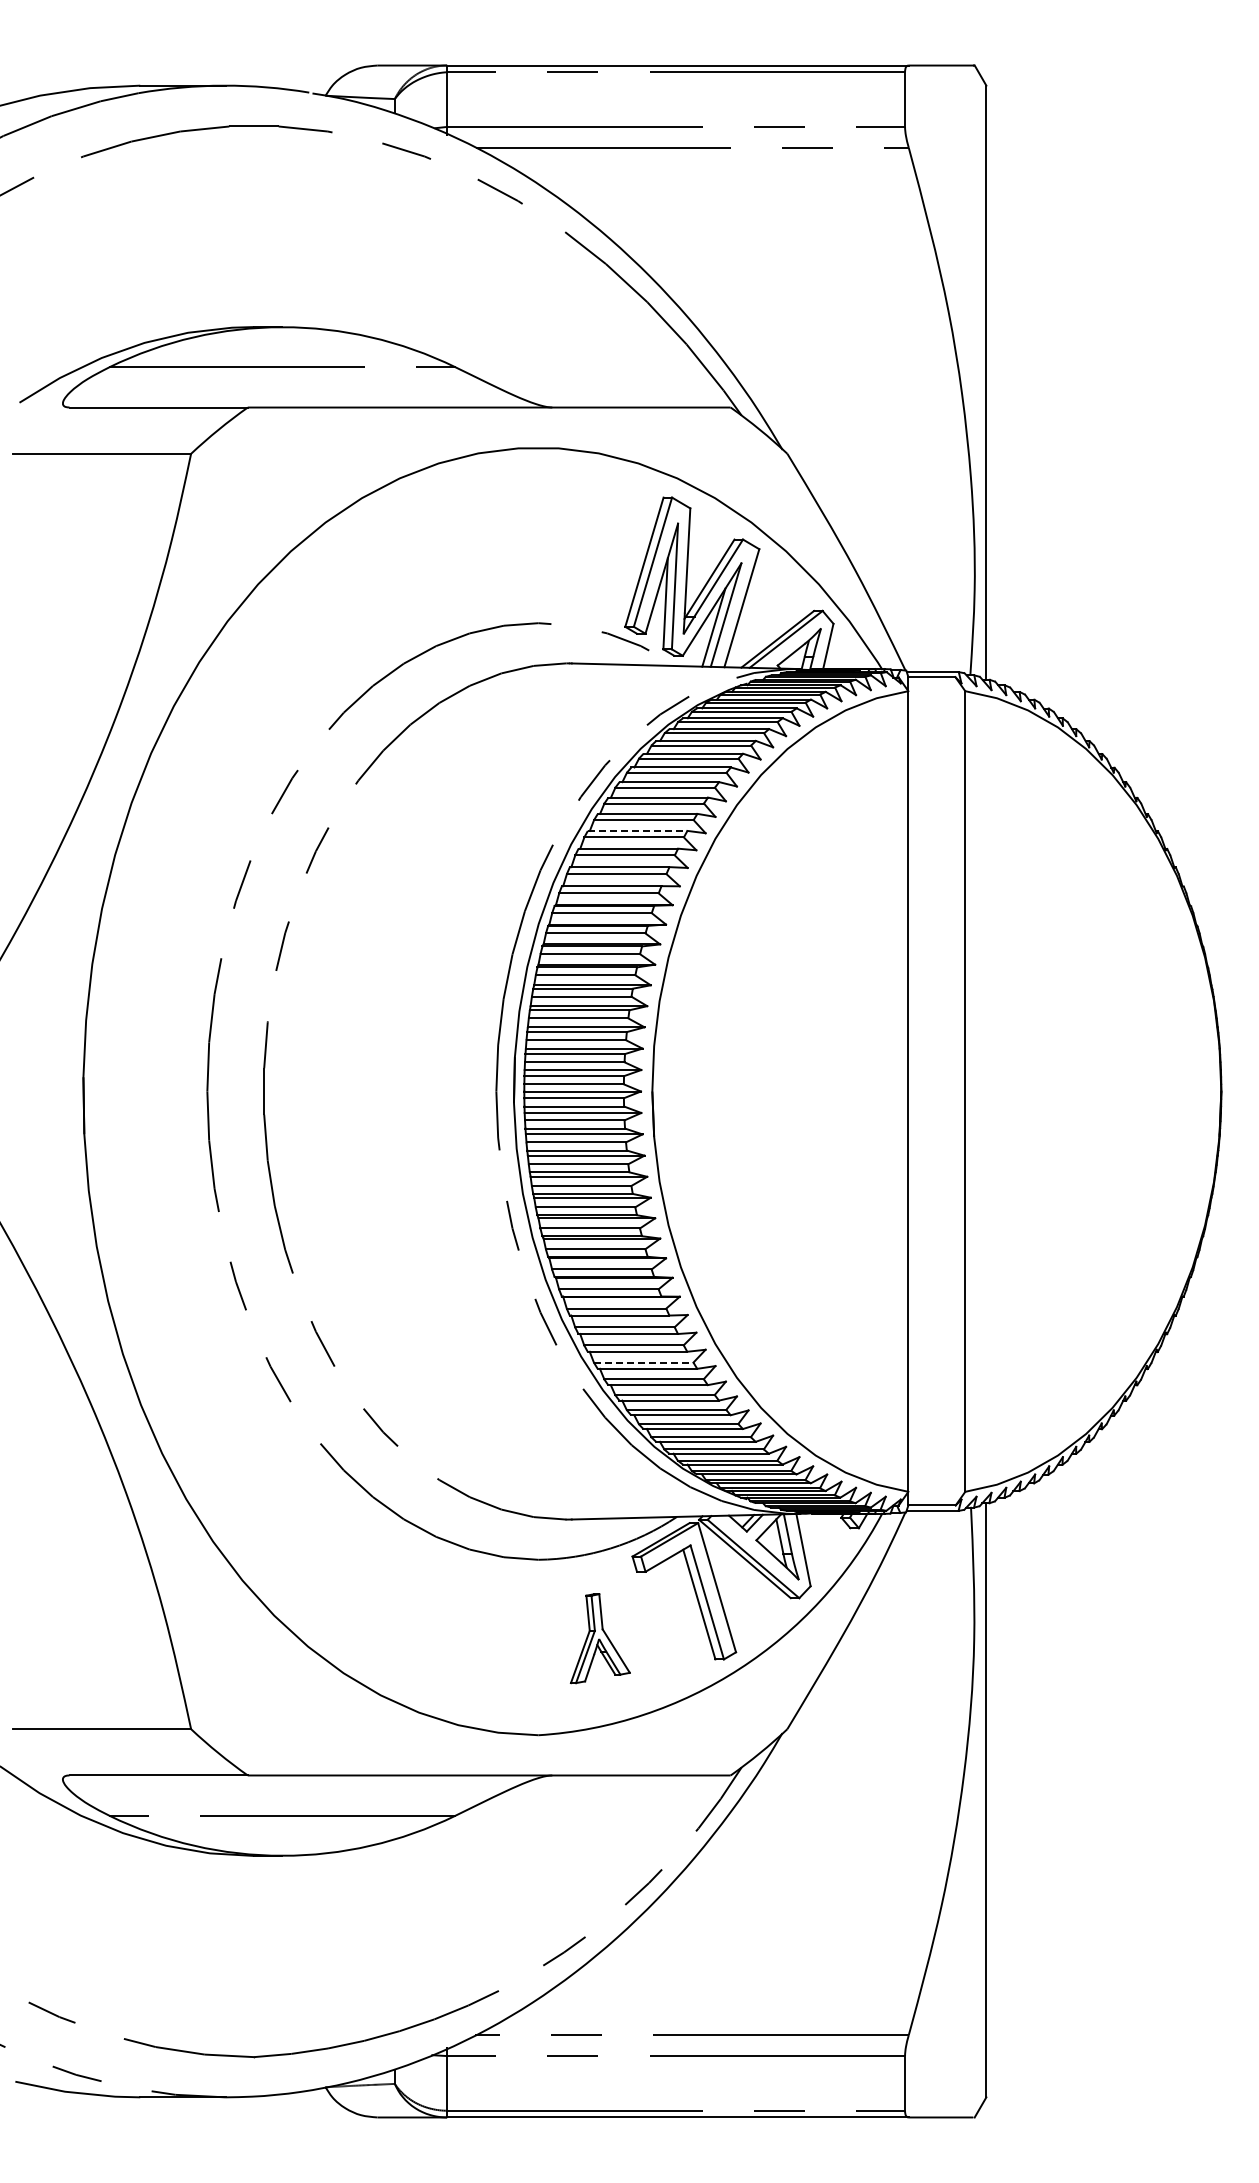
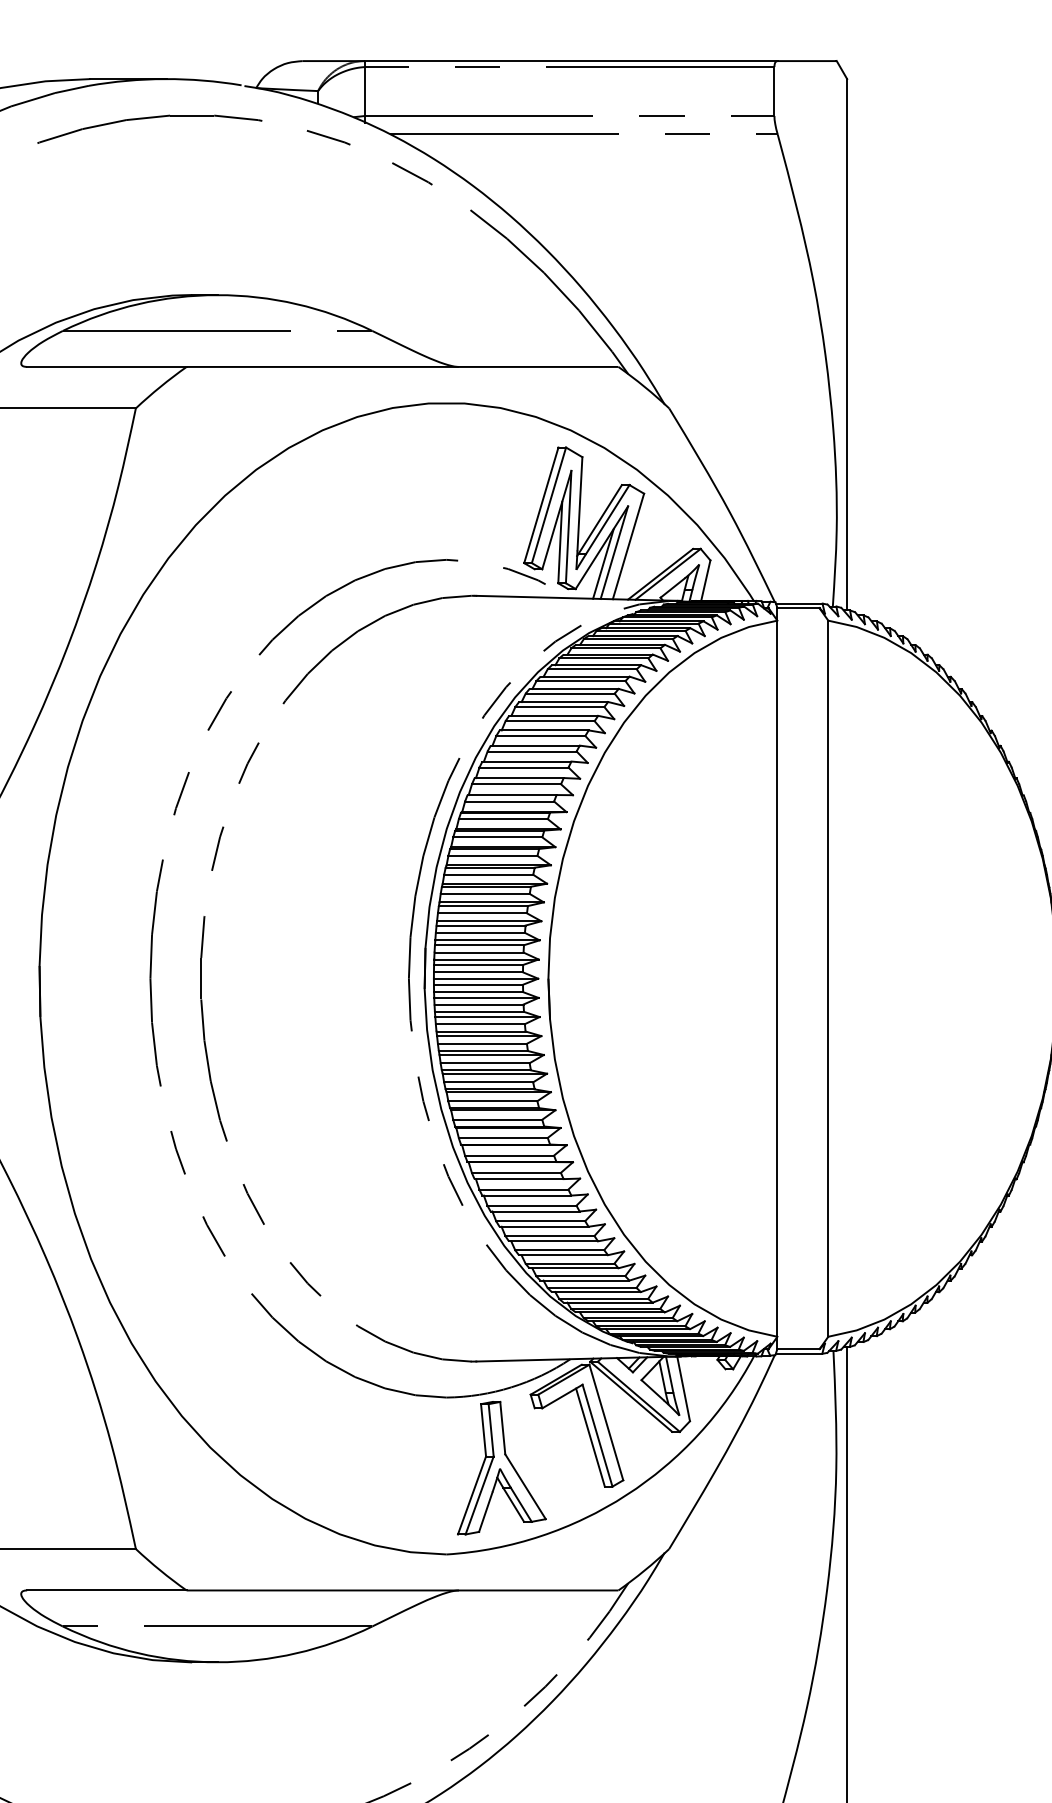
line: (637, 830) -> (535, 745), dashed -> solid
line: (643, 1362) -> (540, 1221), dashed -> solid
part: (600, 1638) -> (502, 1467), size x1.67

